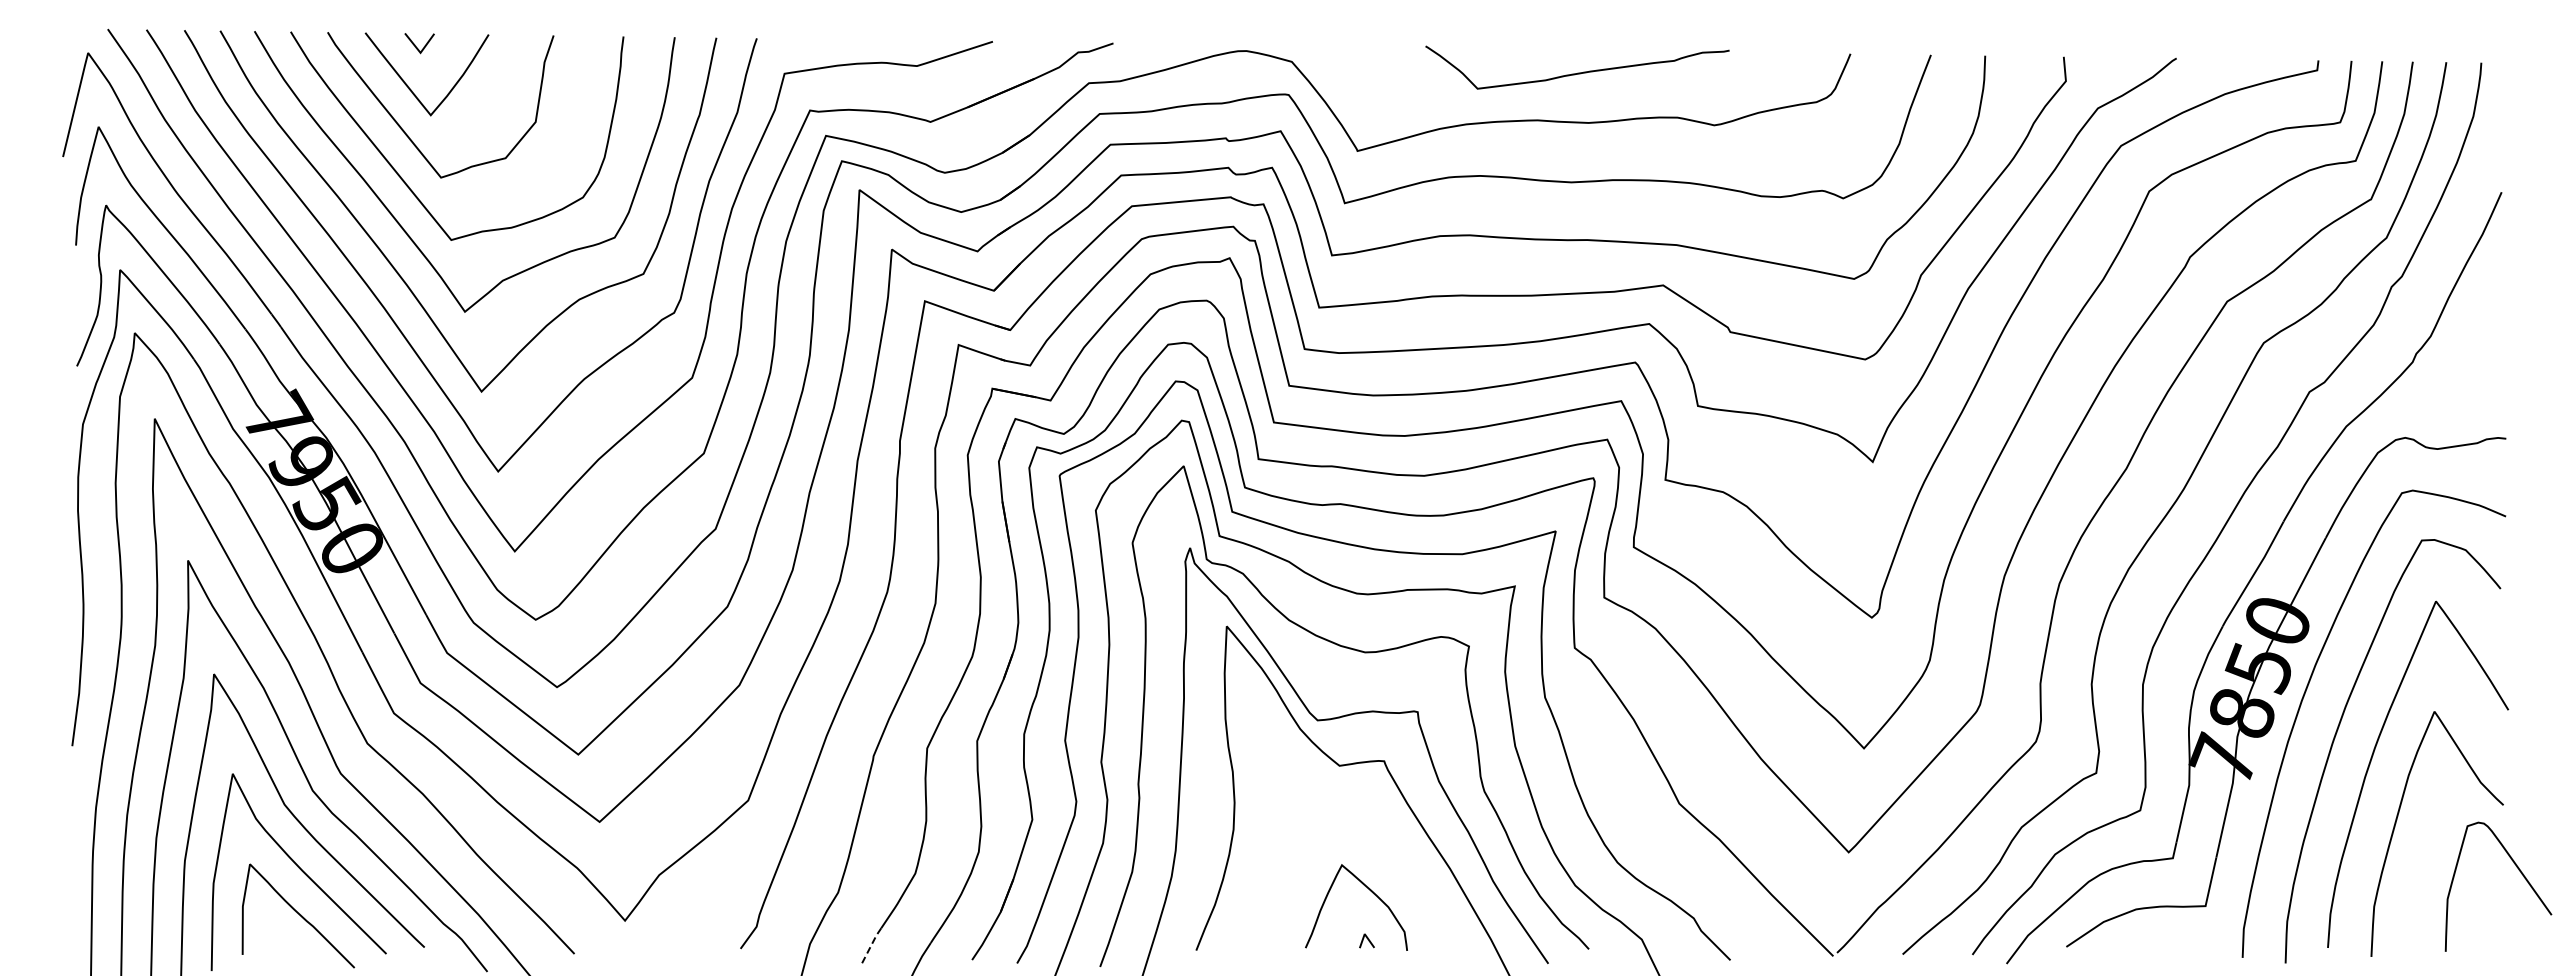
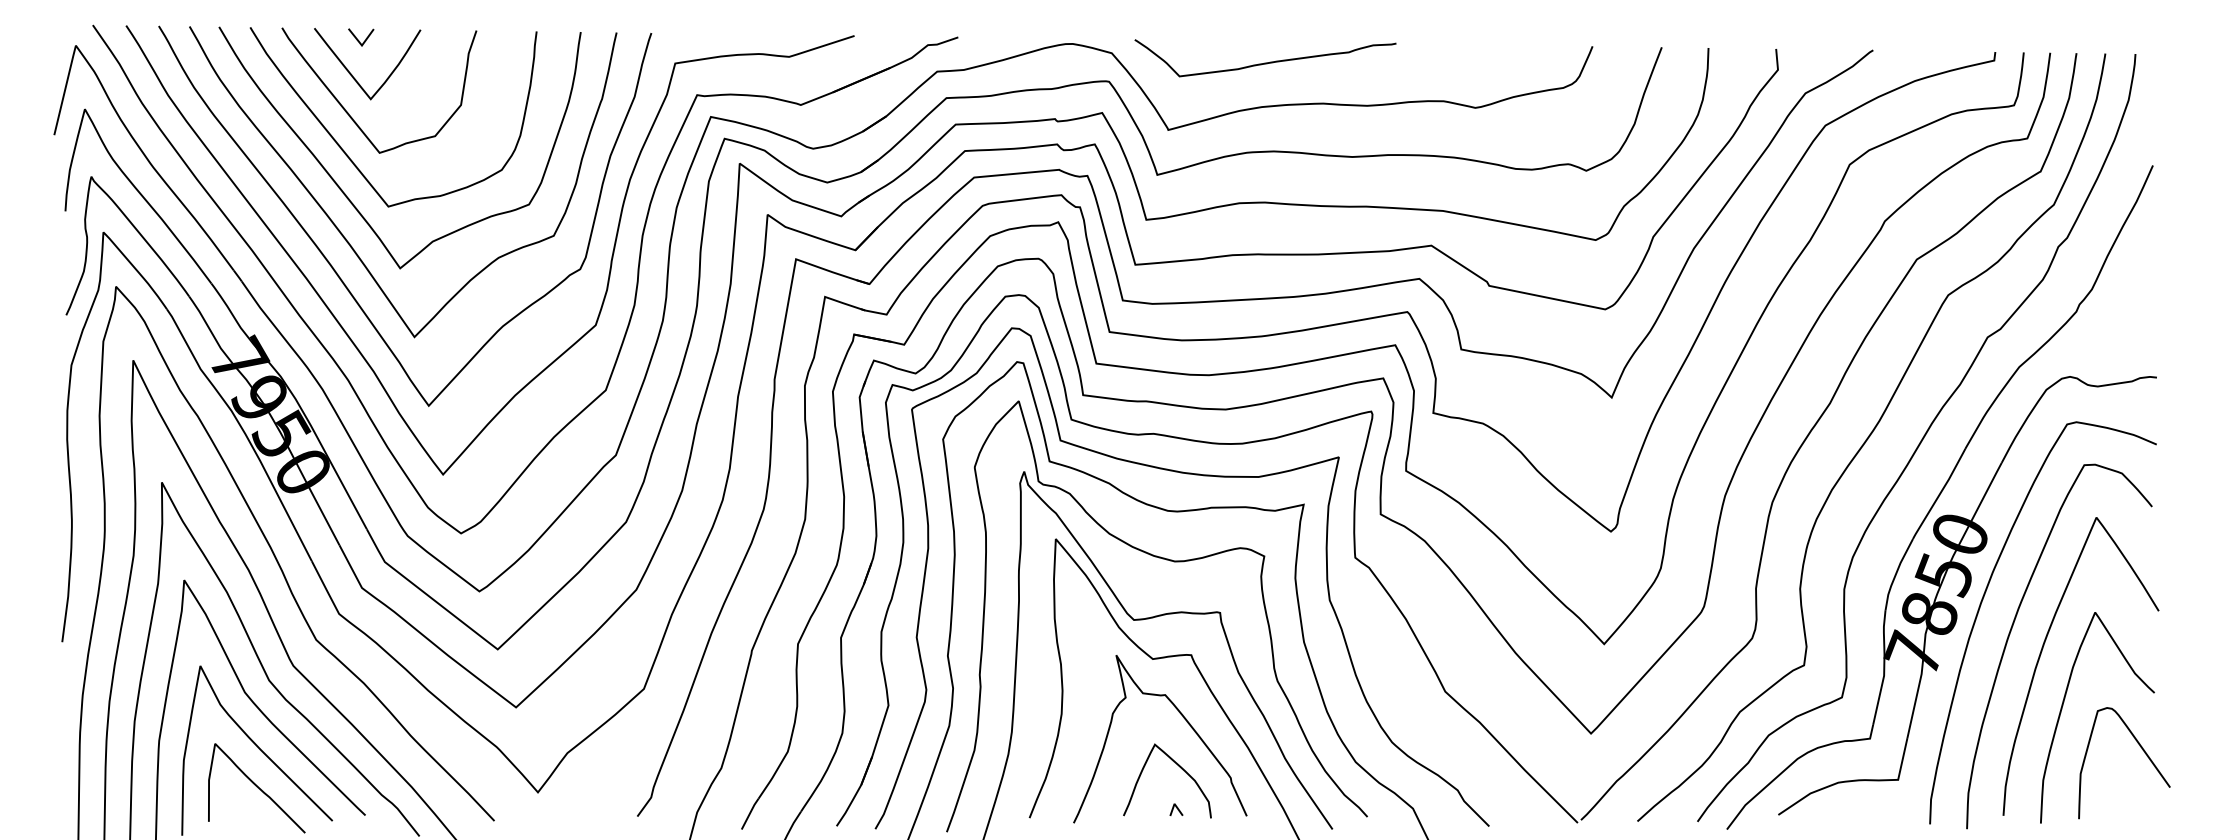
curve: (1577, 72) -> (1265, 62), moved
curve: (1377, 837) -> (1185, 720), added
curve: (2518, 870) -> (2141, 749), moved
line: (871, 945) -> (750, 813), dashed -> solid

